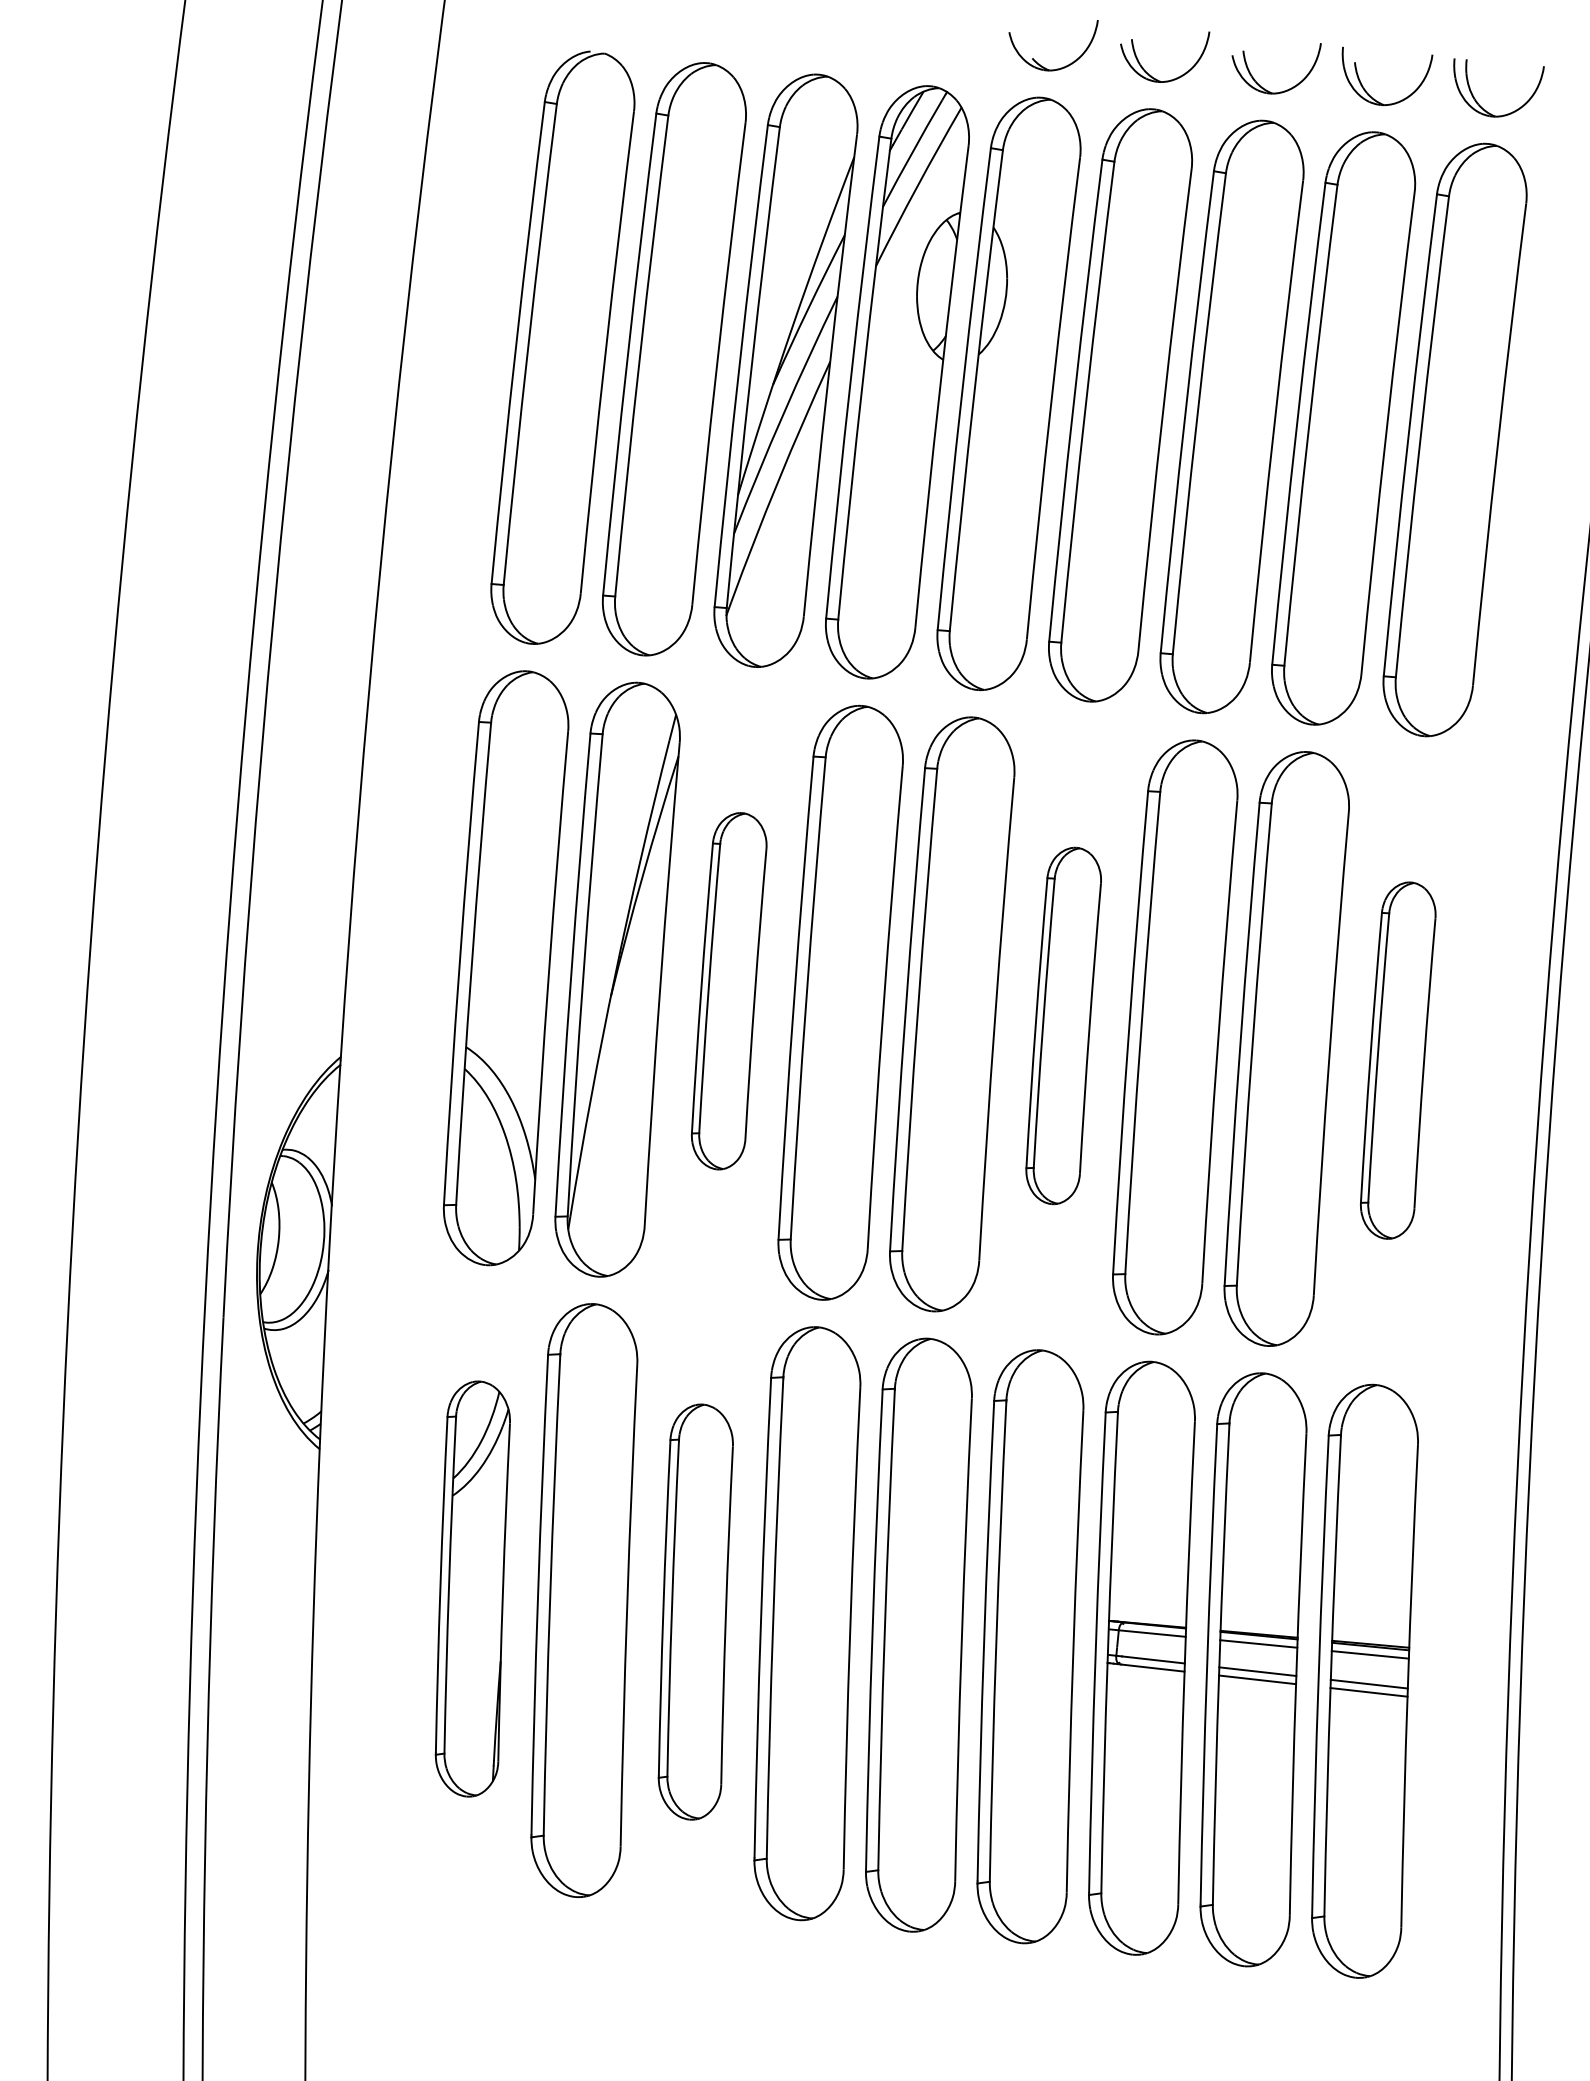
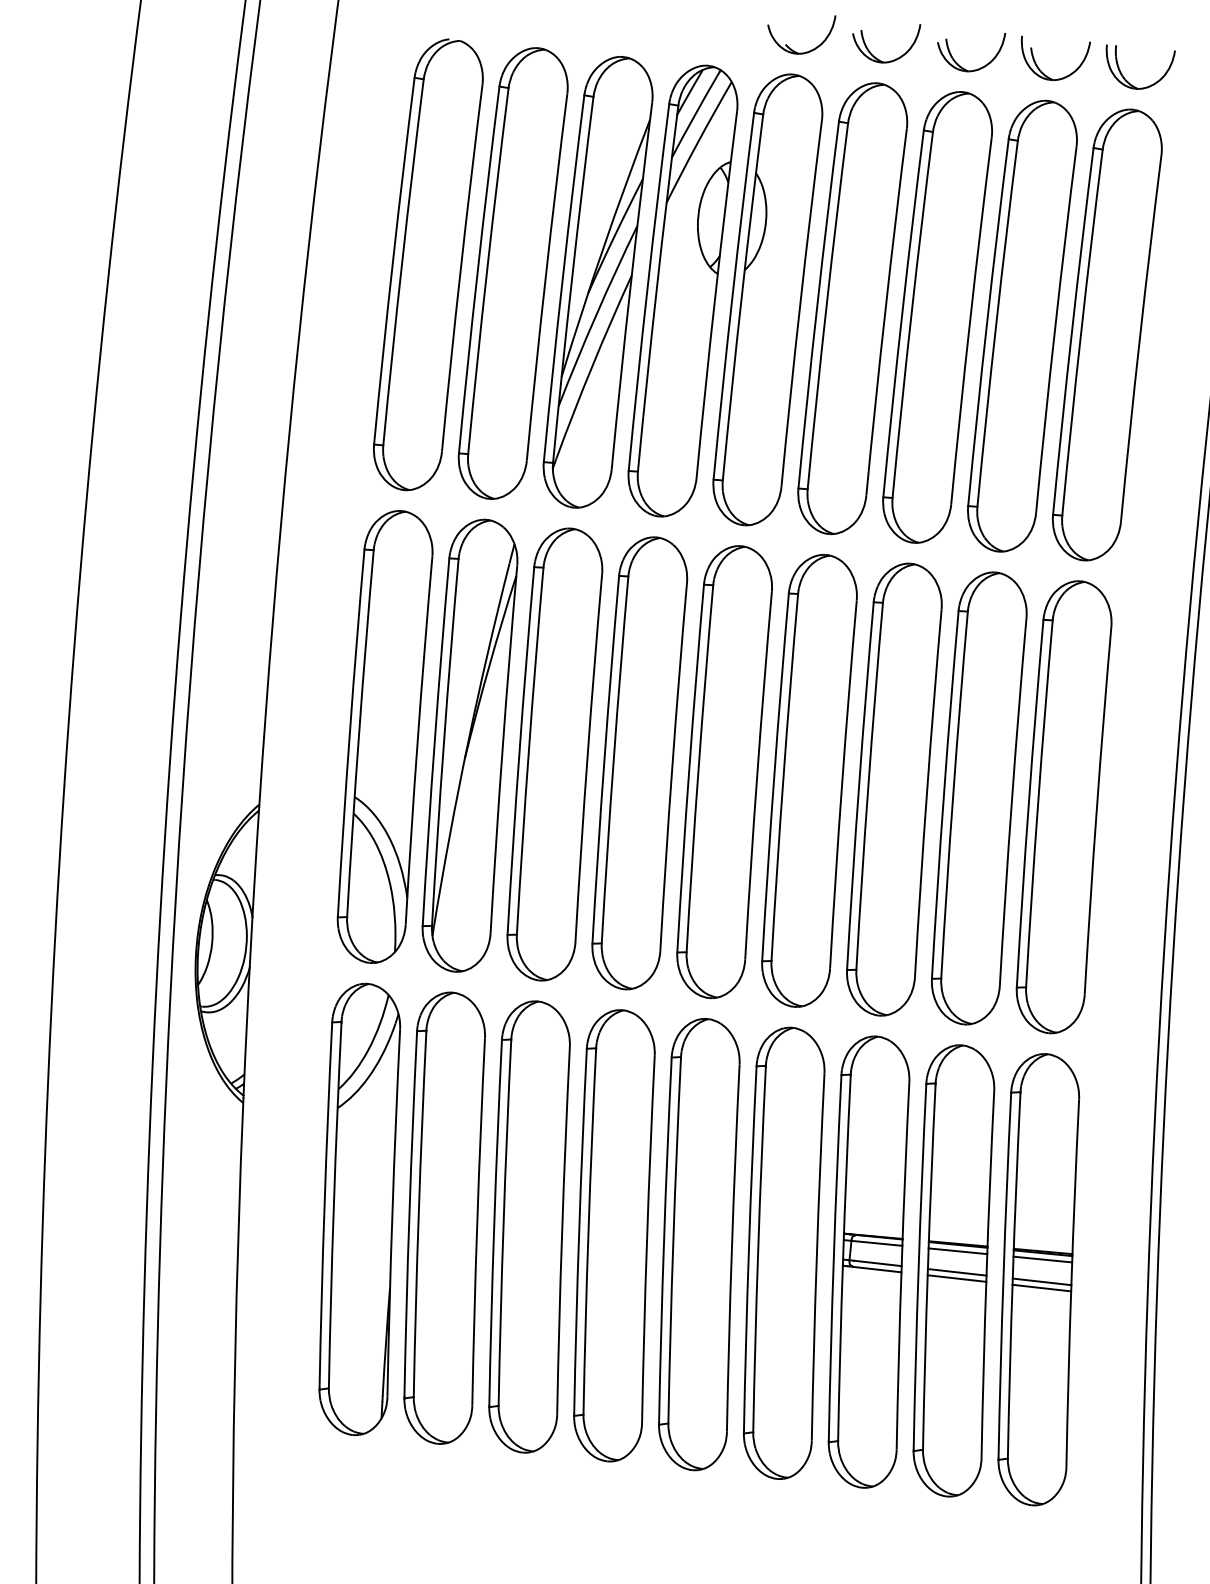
part: (728, 991) -> (554, 754), size x1.67
part: (1063, 1025) -> (809, 780), size x1.67
part: (1397, 1060) -> (1063, 807), size x1.67
part: (472, 1589) -> (359, 1209), size x1.43
part: (695, 1611) -> (529, 1226), size x1.43

